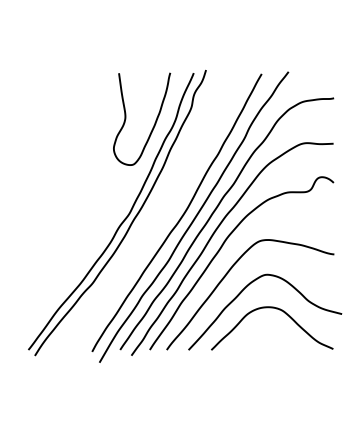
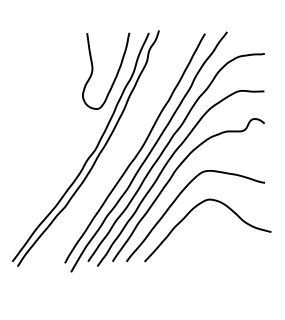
curve: (285, 314) -> (224, 232), removed

